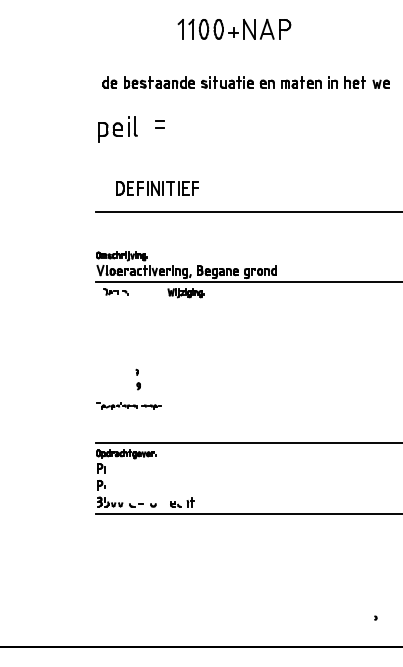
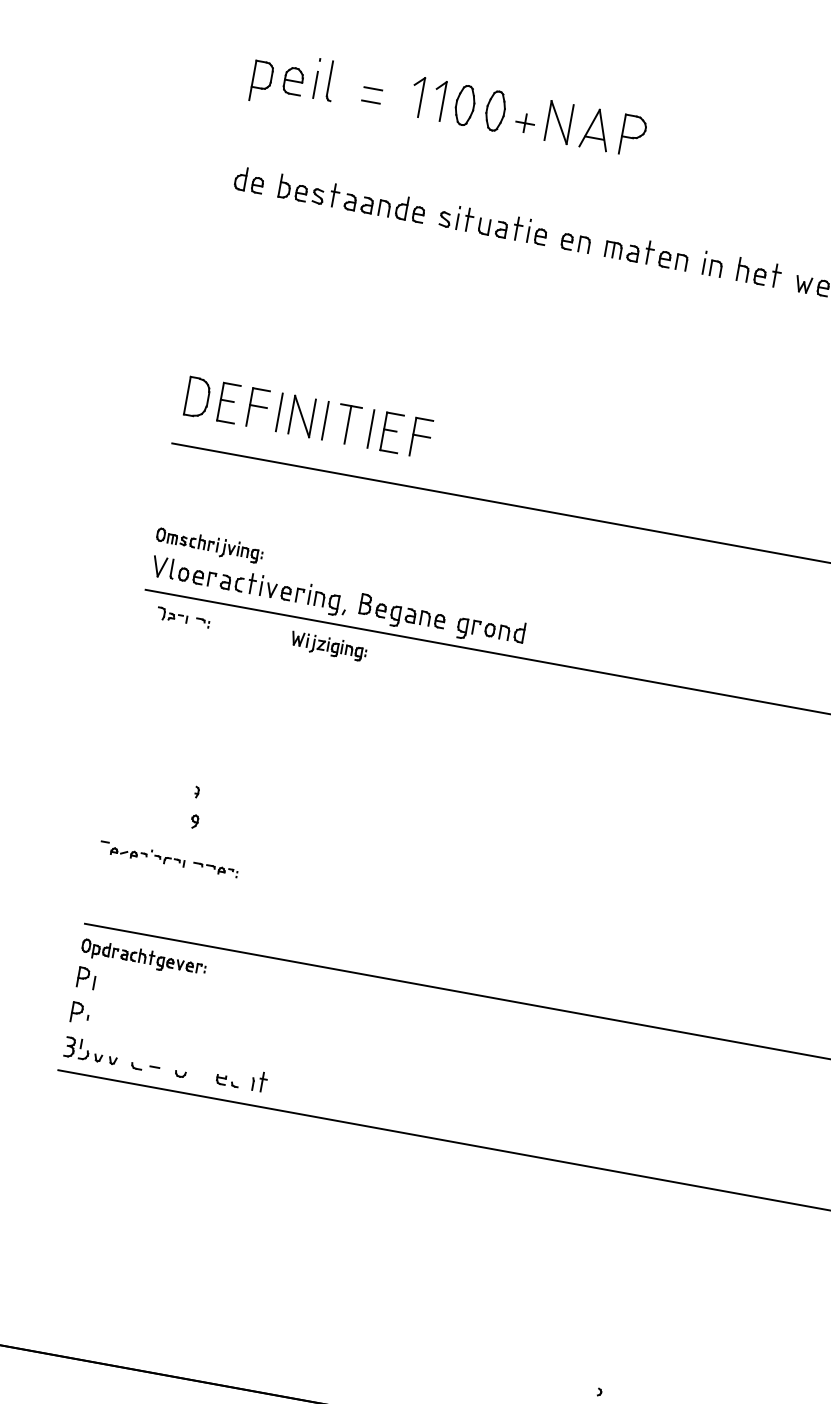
part: (159, 124) -> (371, 95), moved
part: (117, 129) -> (292, 80), moved
part: (157, 188) -> (308, 418), size x1.43

